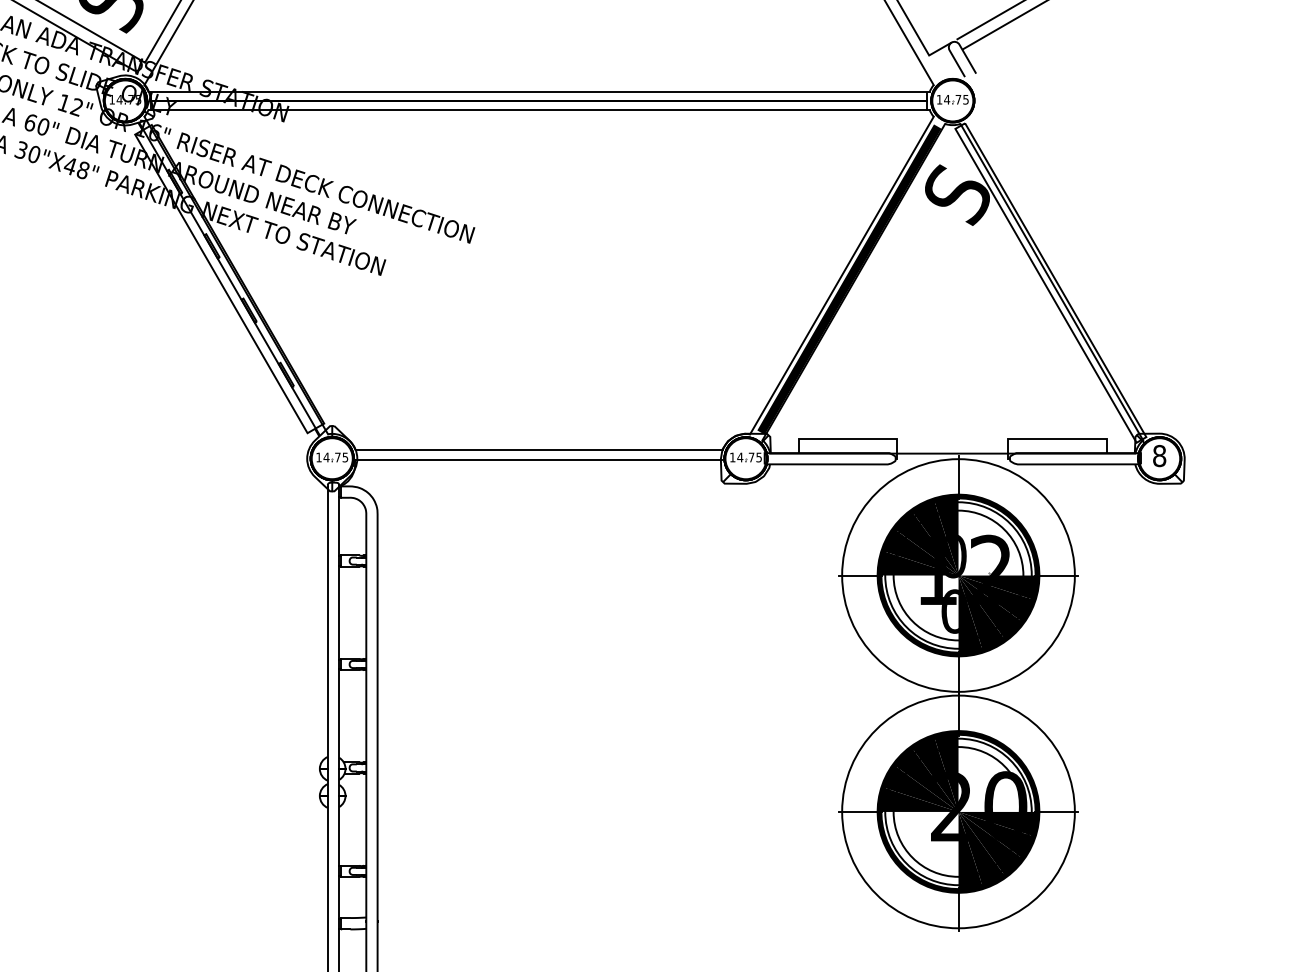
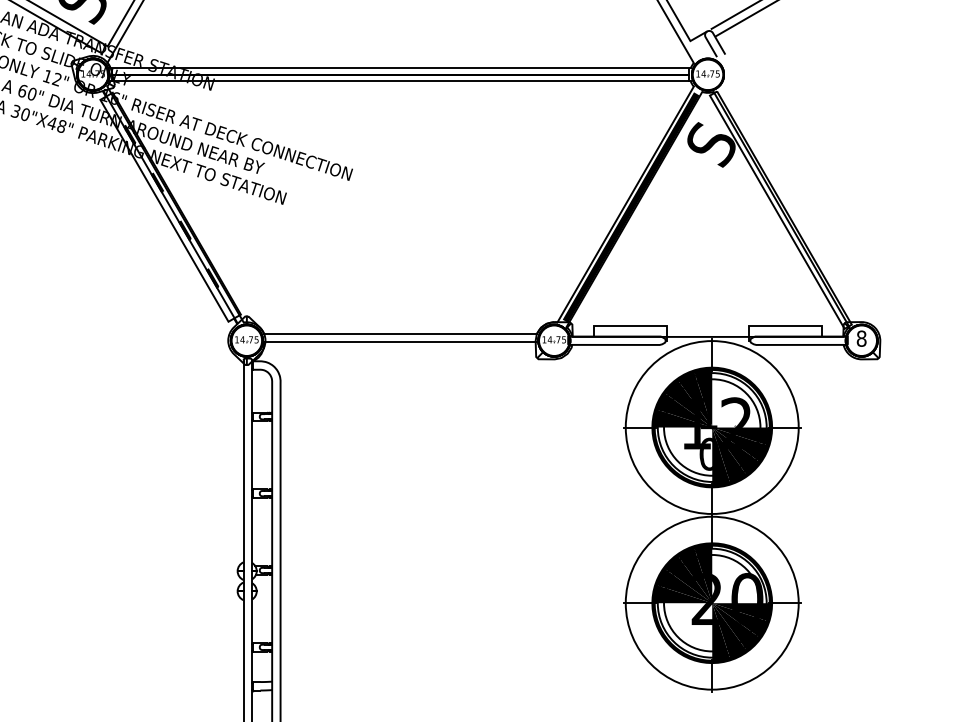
text: (954, 556) -> (709, 413), 0 -> 1

